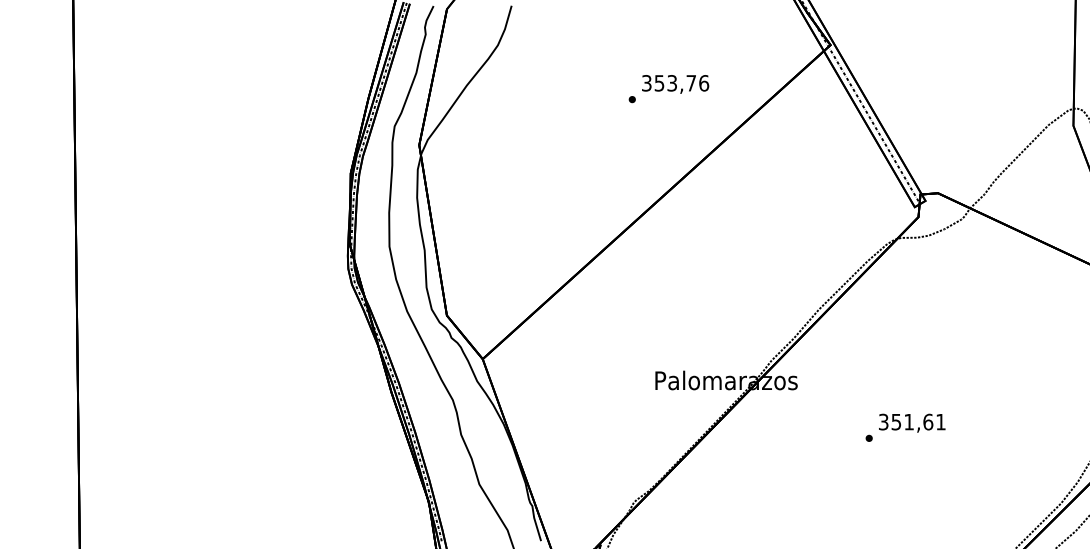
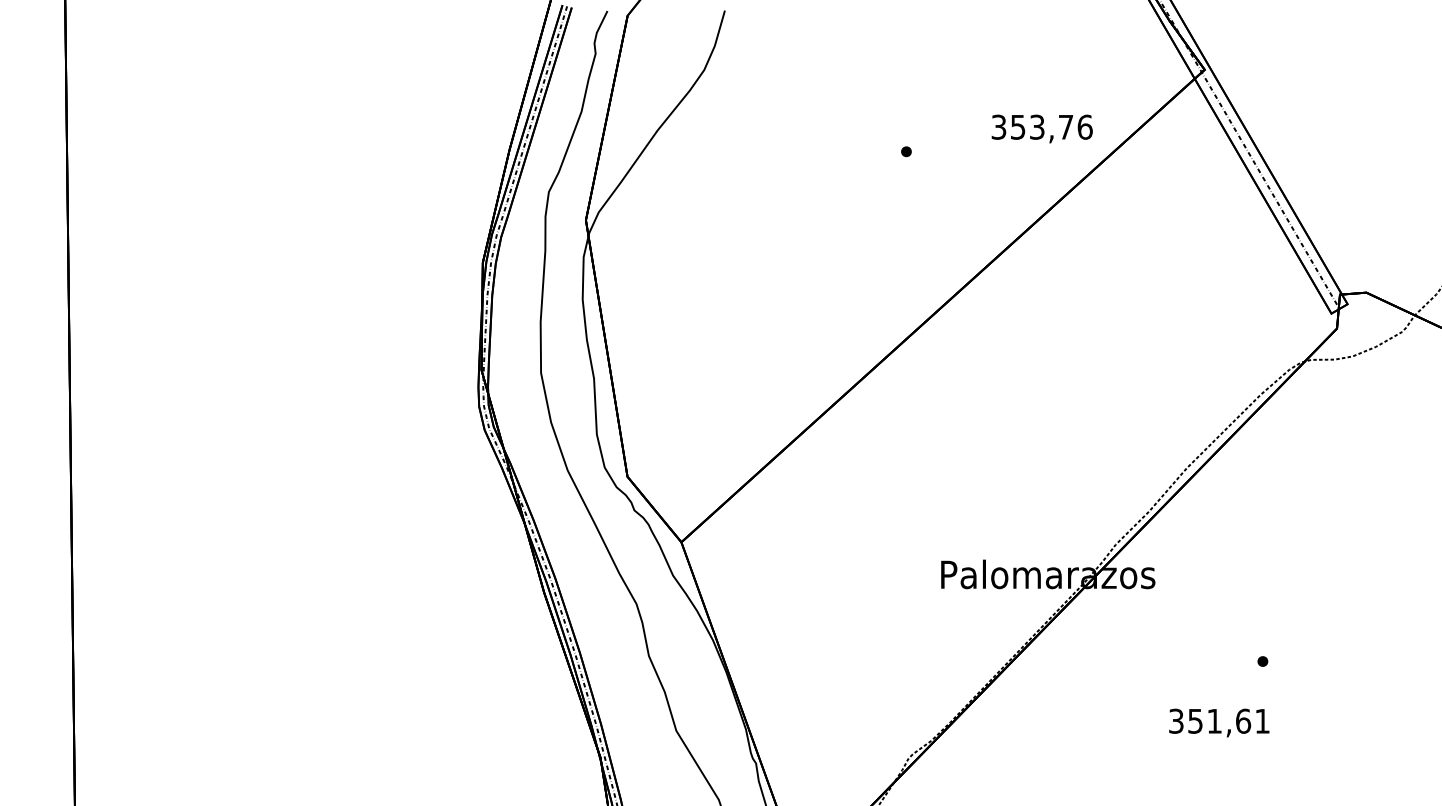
text: (675, 84) -> (1042, 129), moved
text: (912, 422) -> (1219, 721), moved

